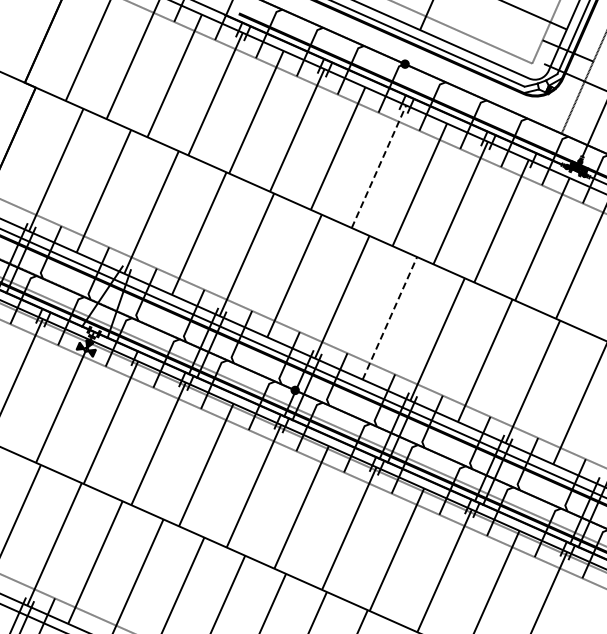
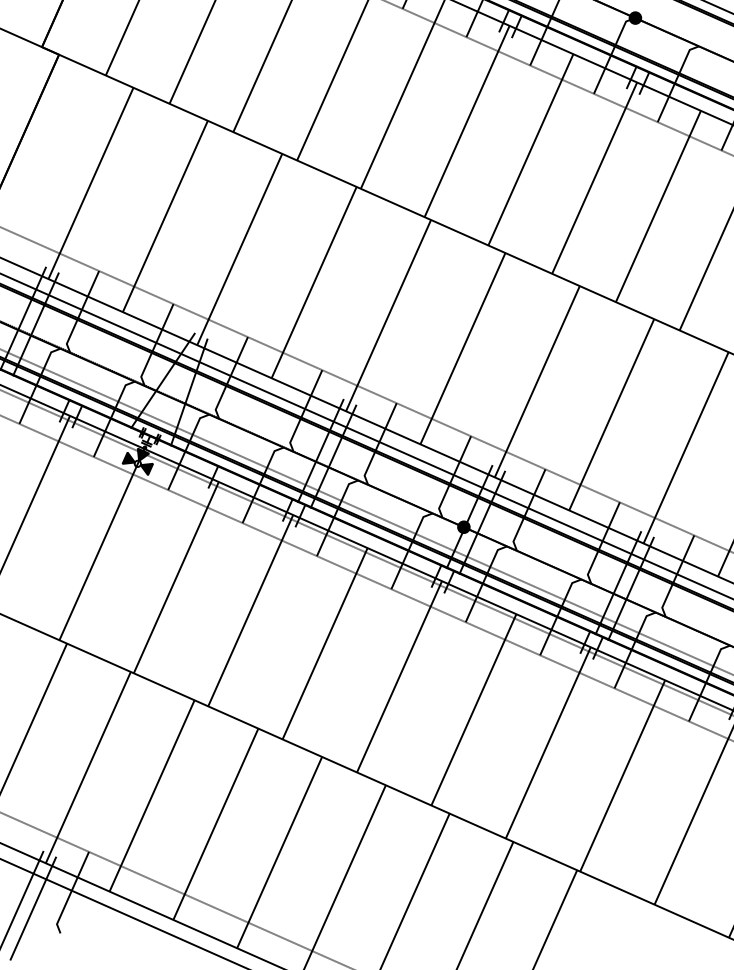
line: (379, 166) -> (595, 177), dashed -> solid
line: (390, 317) -> (612, 413), dashed -> solid

